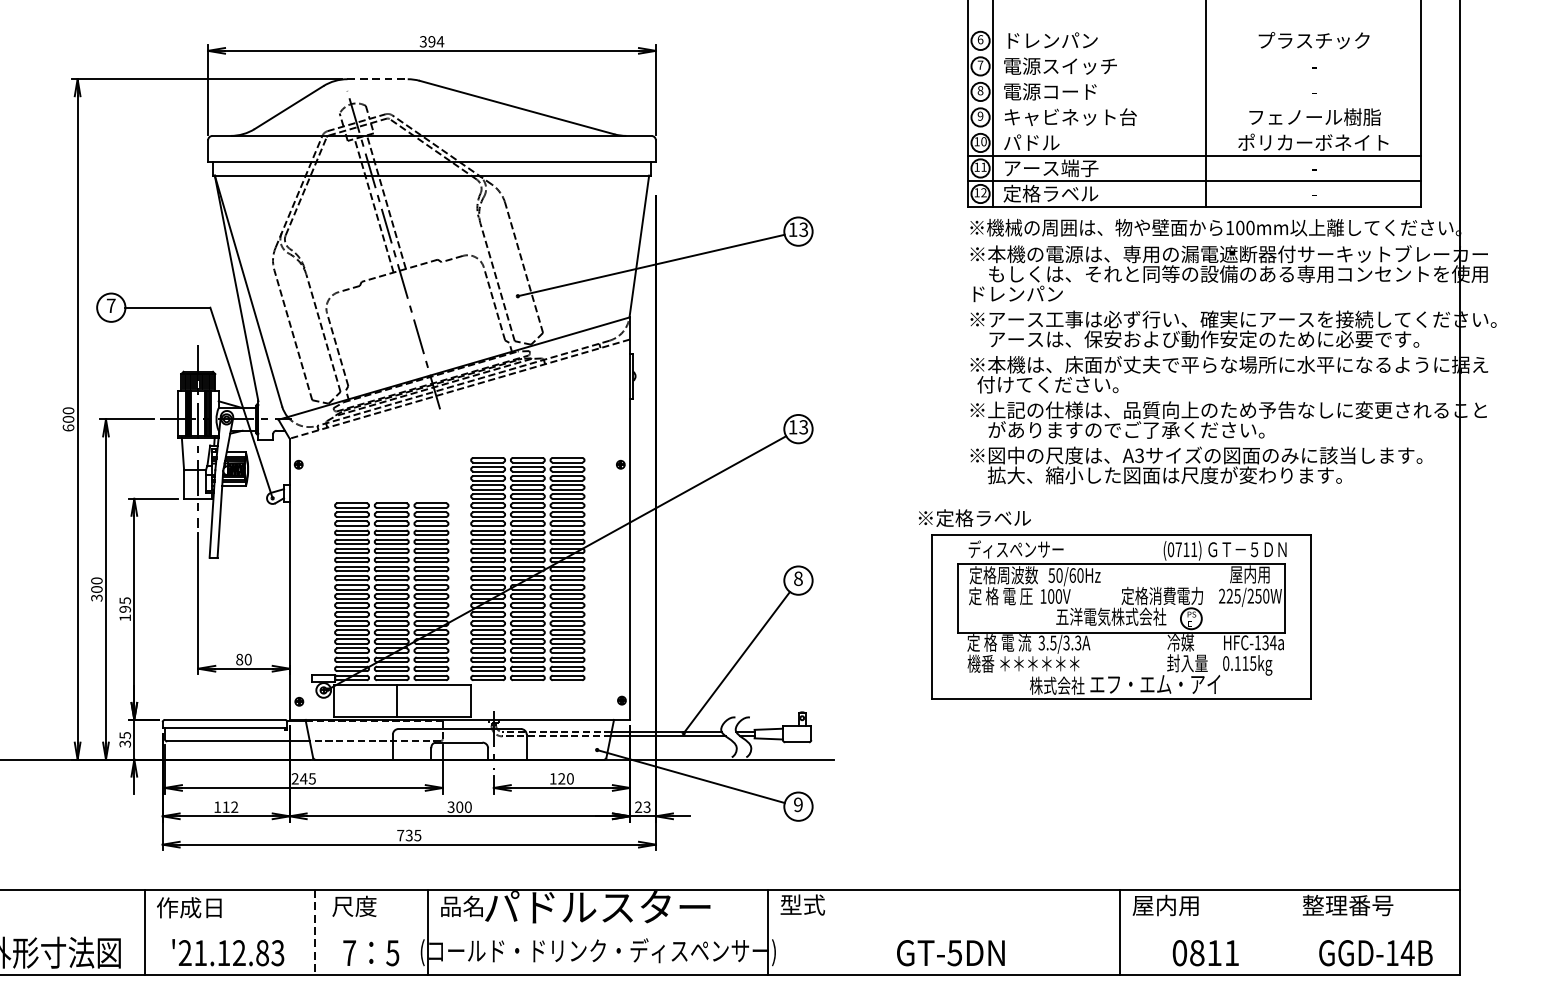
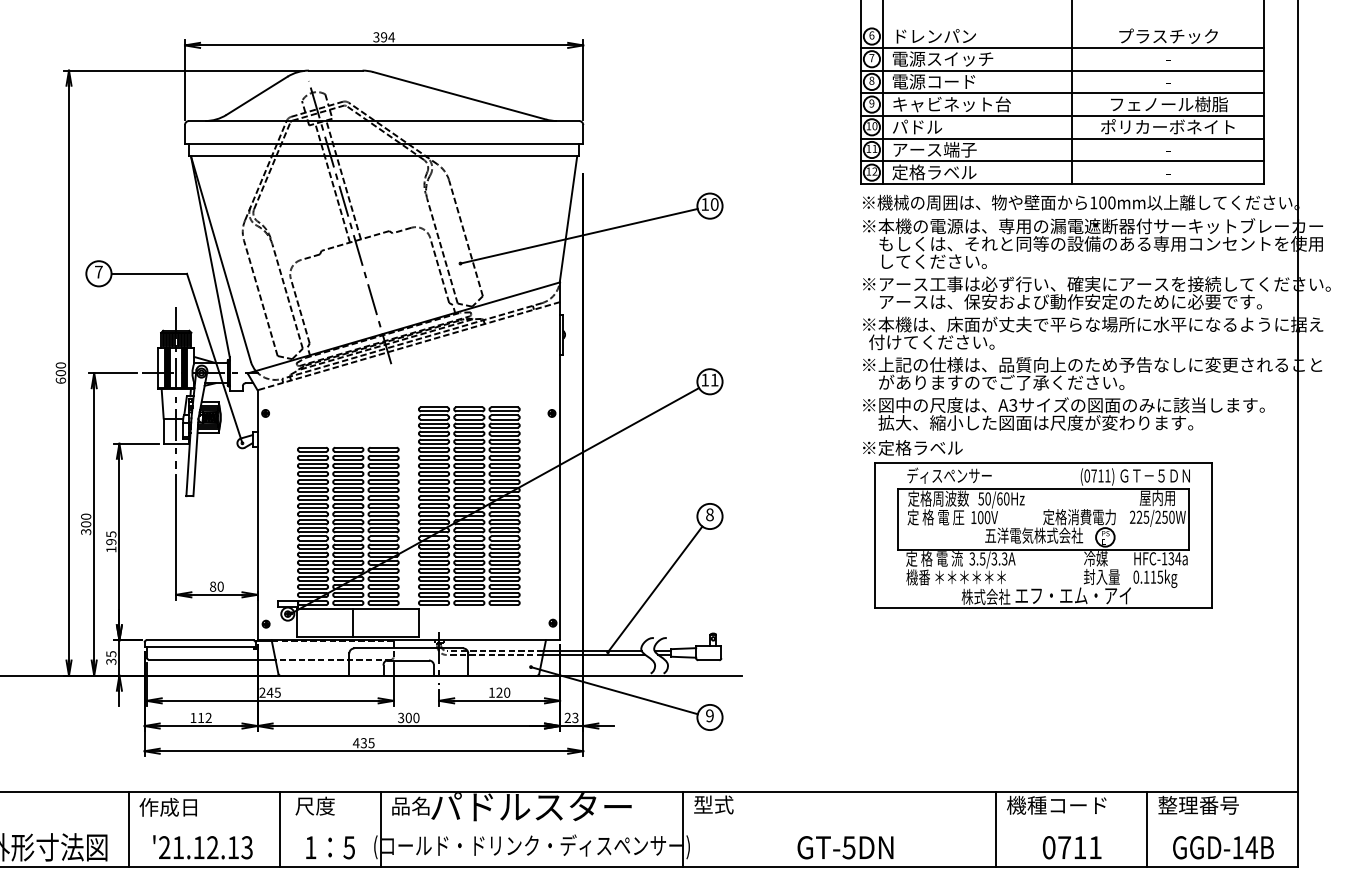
line: (1193, 53) -> (1061, 47), added
line: (377, 79) -> (335, 70), dashed -> solid
line: (1193, 79) -> (1061, 70), added
line: (1193, 104) -> (1061, 93), added
line: (1193, 129) -> (1061, 115), added
text: (803, 229) -> (714, 204), 13 -> 10
text: (1040, 293) -> (925, 261), ドレンパン -> してください。
text: (803, 426) -> (714, 379), 13 -> 11
part: (1115, 604) -> (1037, 524), moved
text: (399, 835) -> (355, 743), 735 -> 435
text: (1188, 904) -> (1056, 804), 屋内用 -> 機種コード
line: (314, 932) -> (279, 829), dashed -> solid
line: (1289, 932) -> (1146, 829), added
text: (262, 952) -> (233, 847), '21.12.83 -> '21.12.13
text: (349, 952) -> (310, 847), 7 -> 1
text: (1197, 952) -> (1064, 847), 0811 -> 0711

